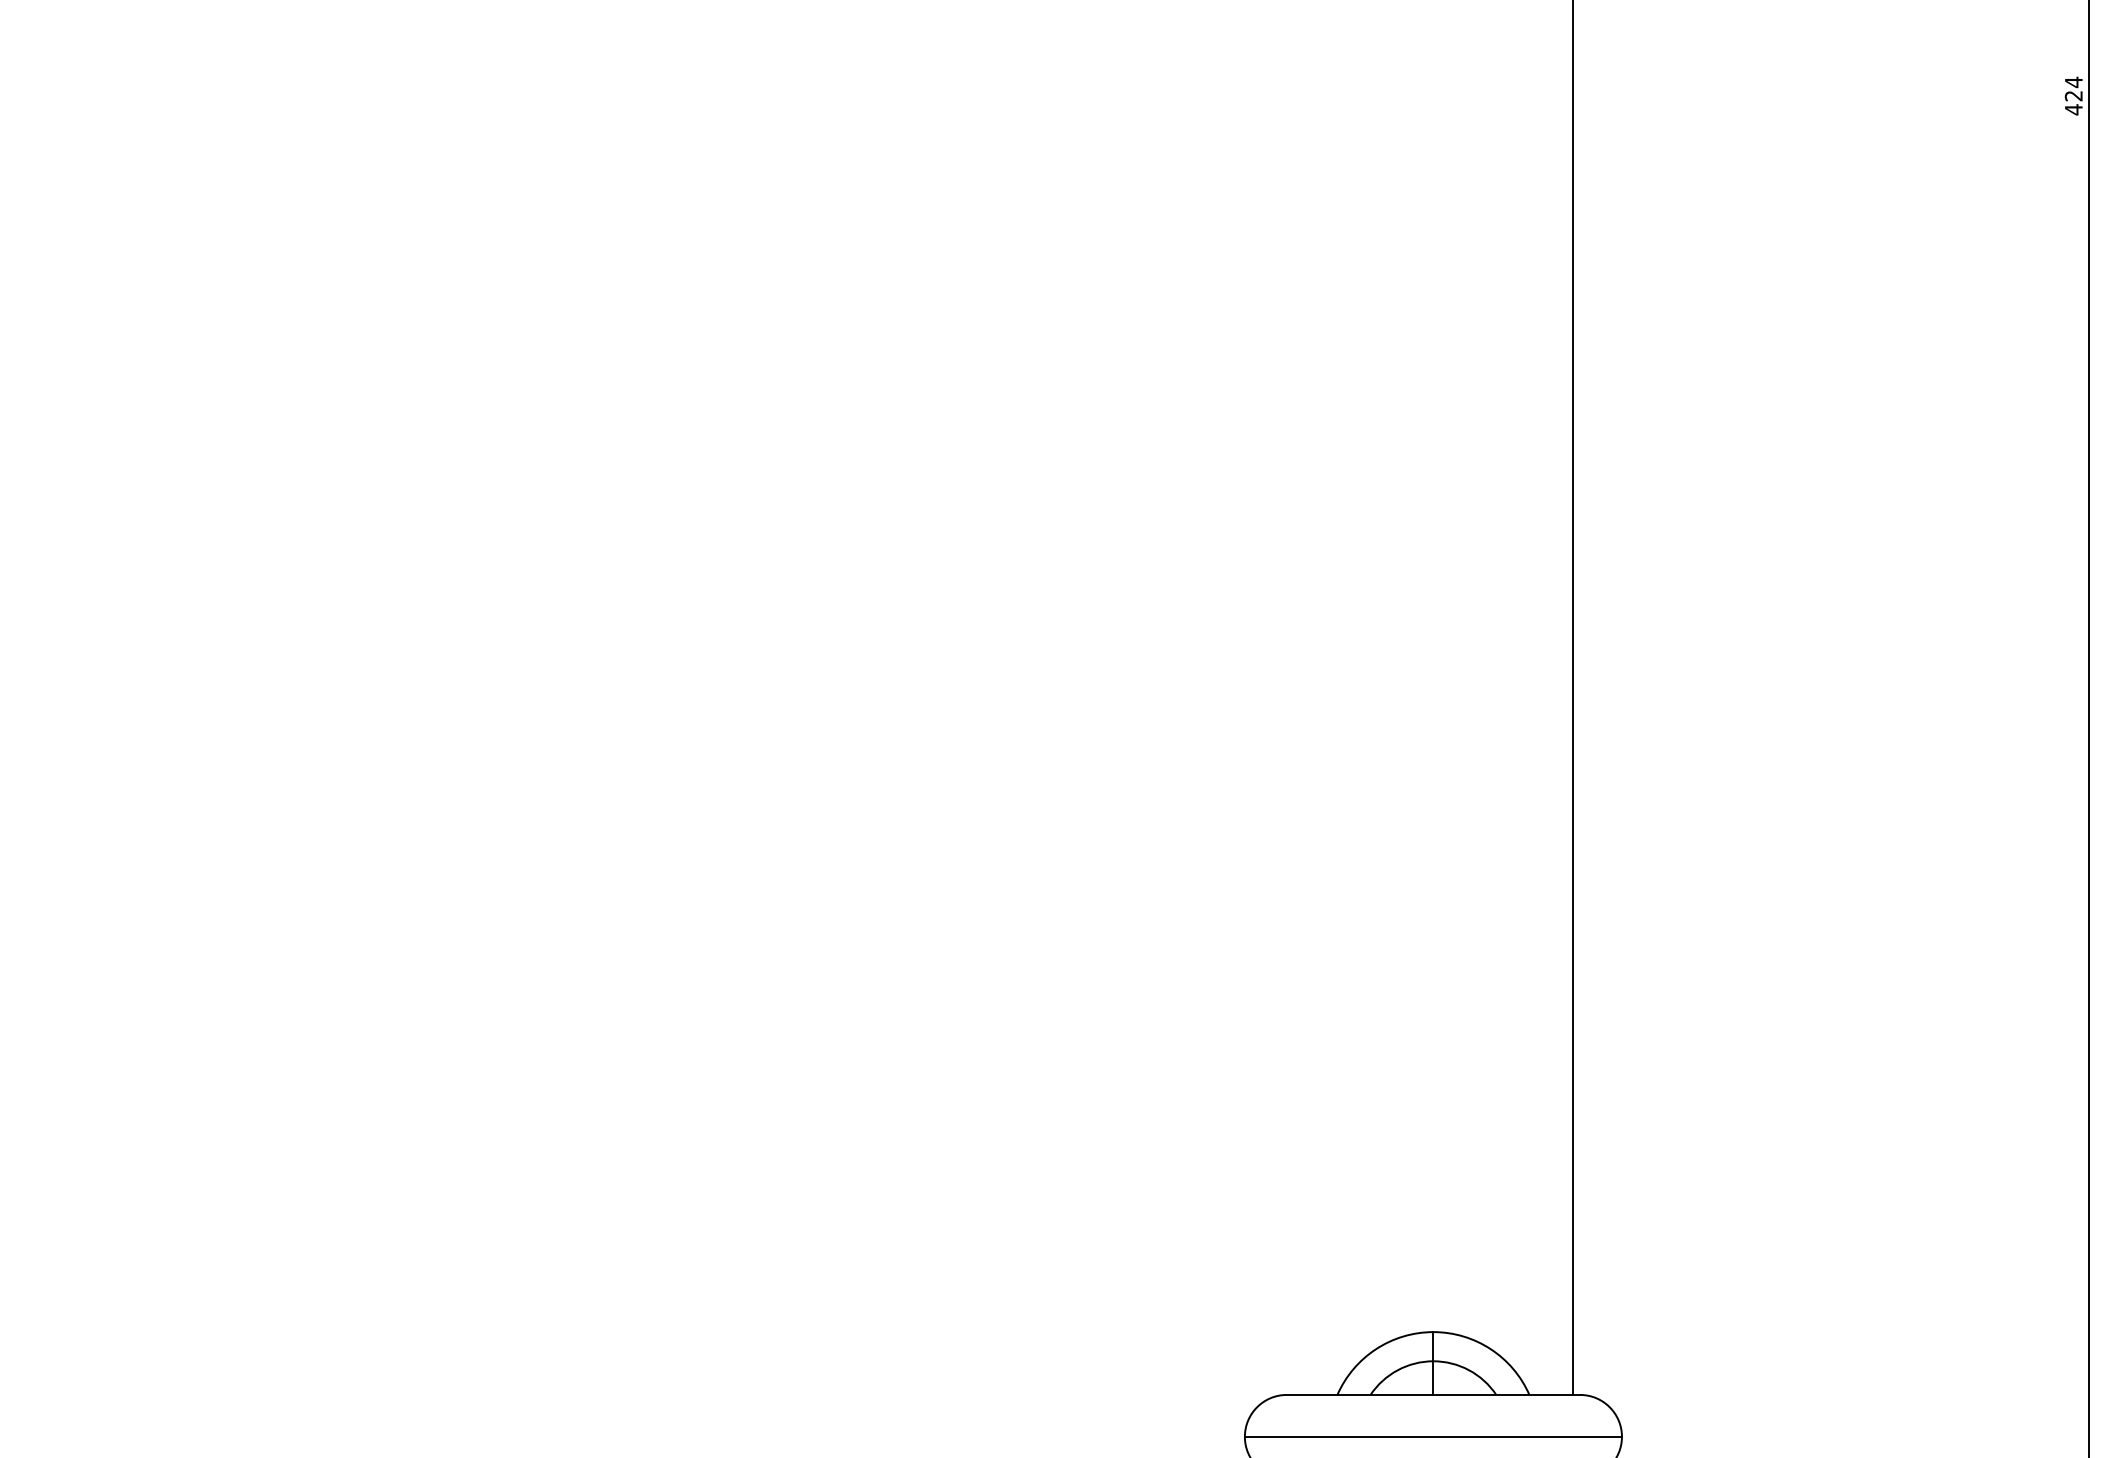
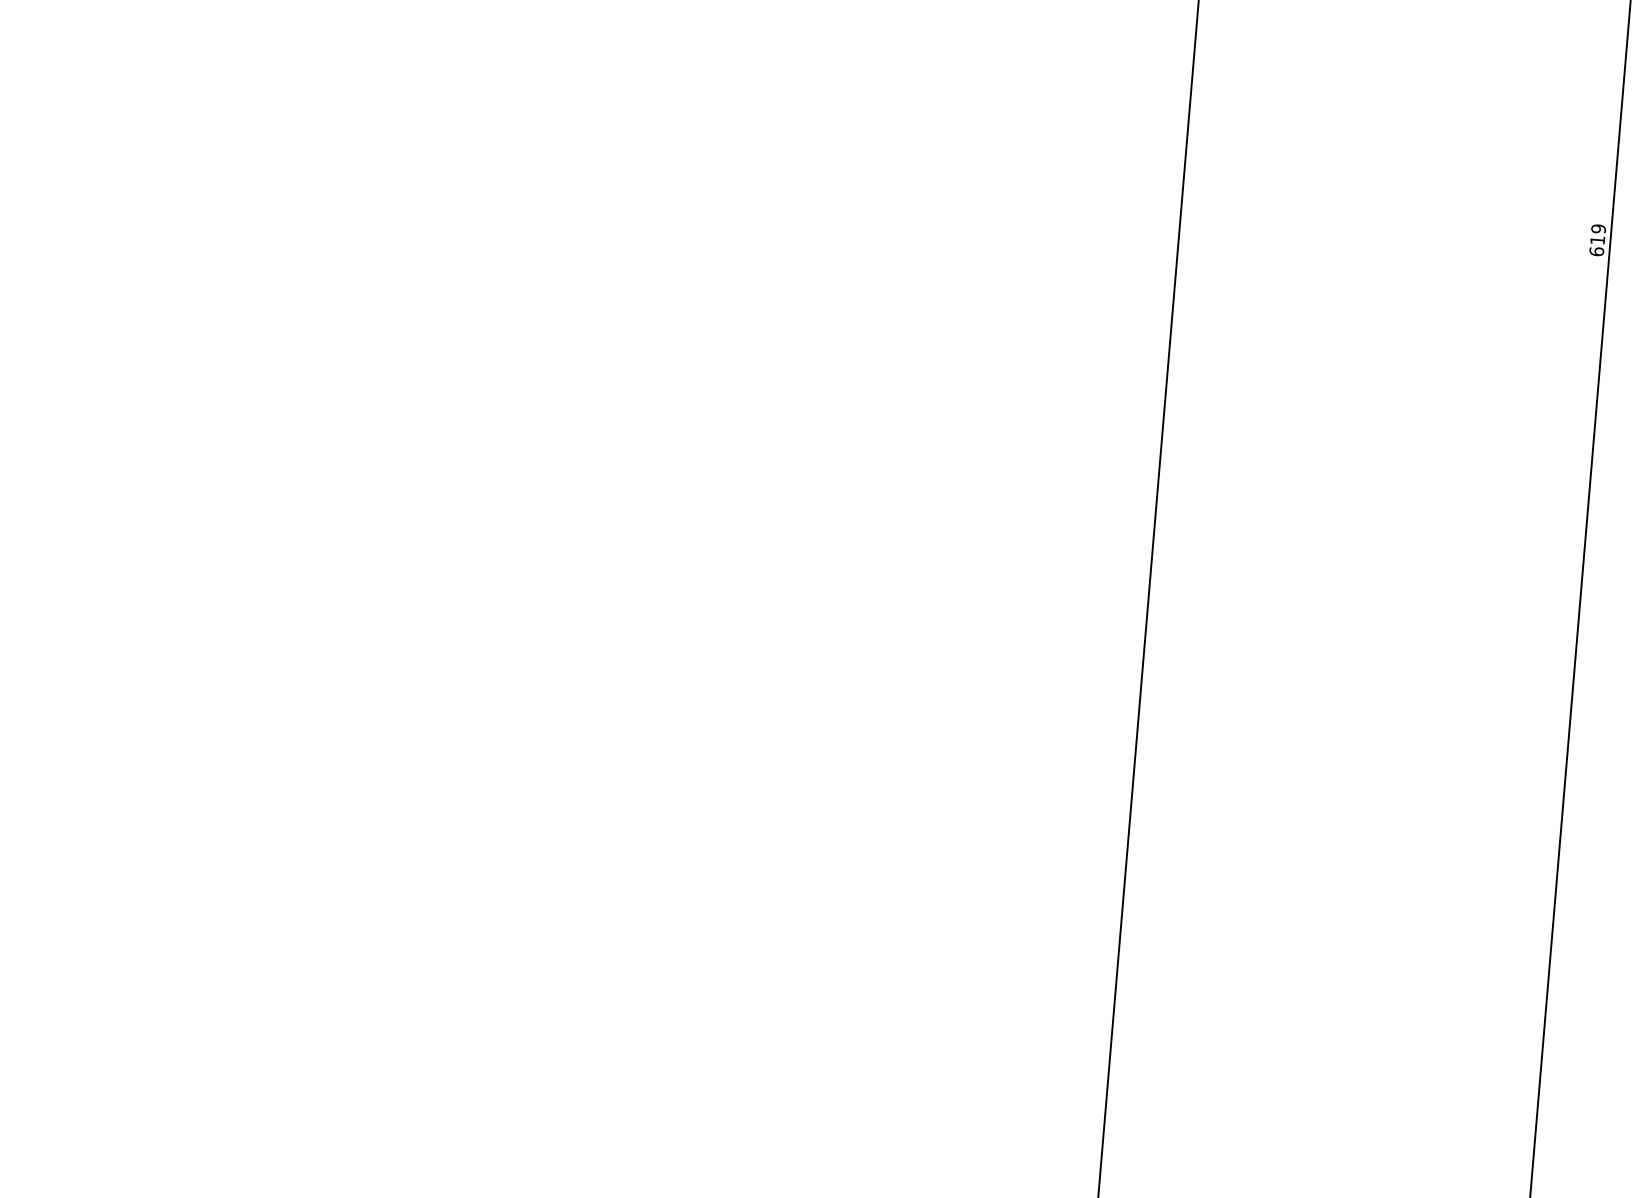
text: (2073, 95) -> (1597, 239), 424 -> 619

